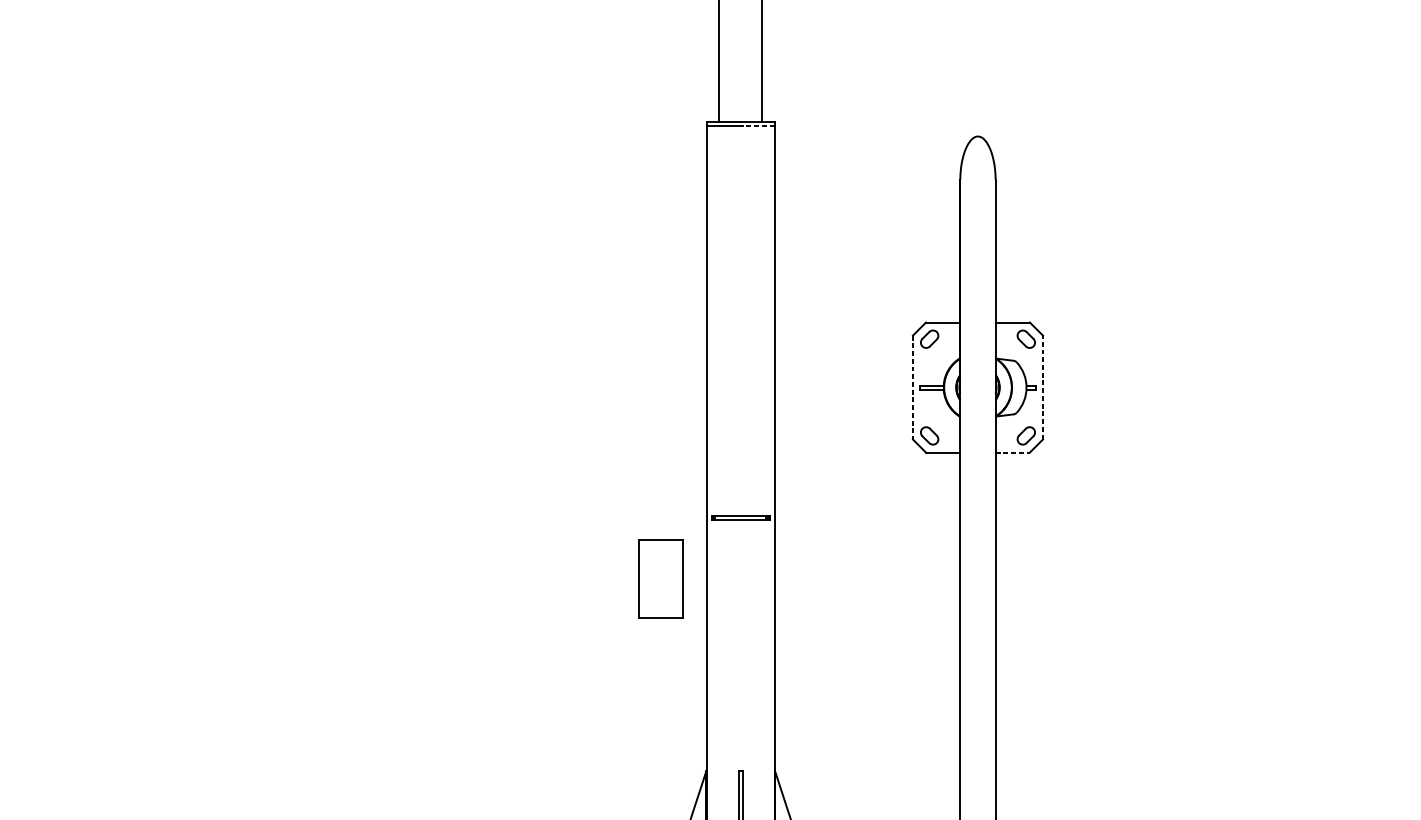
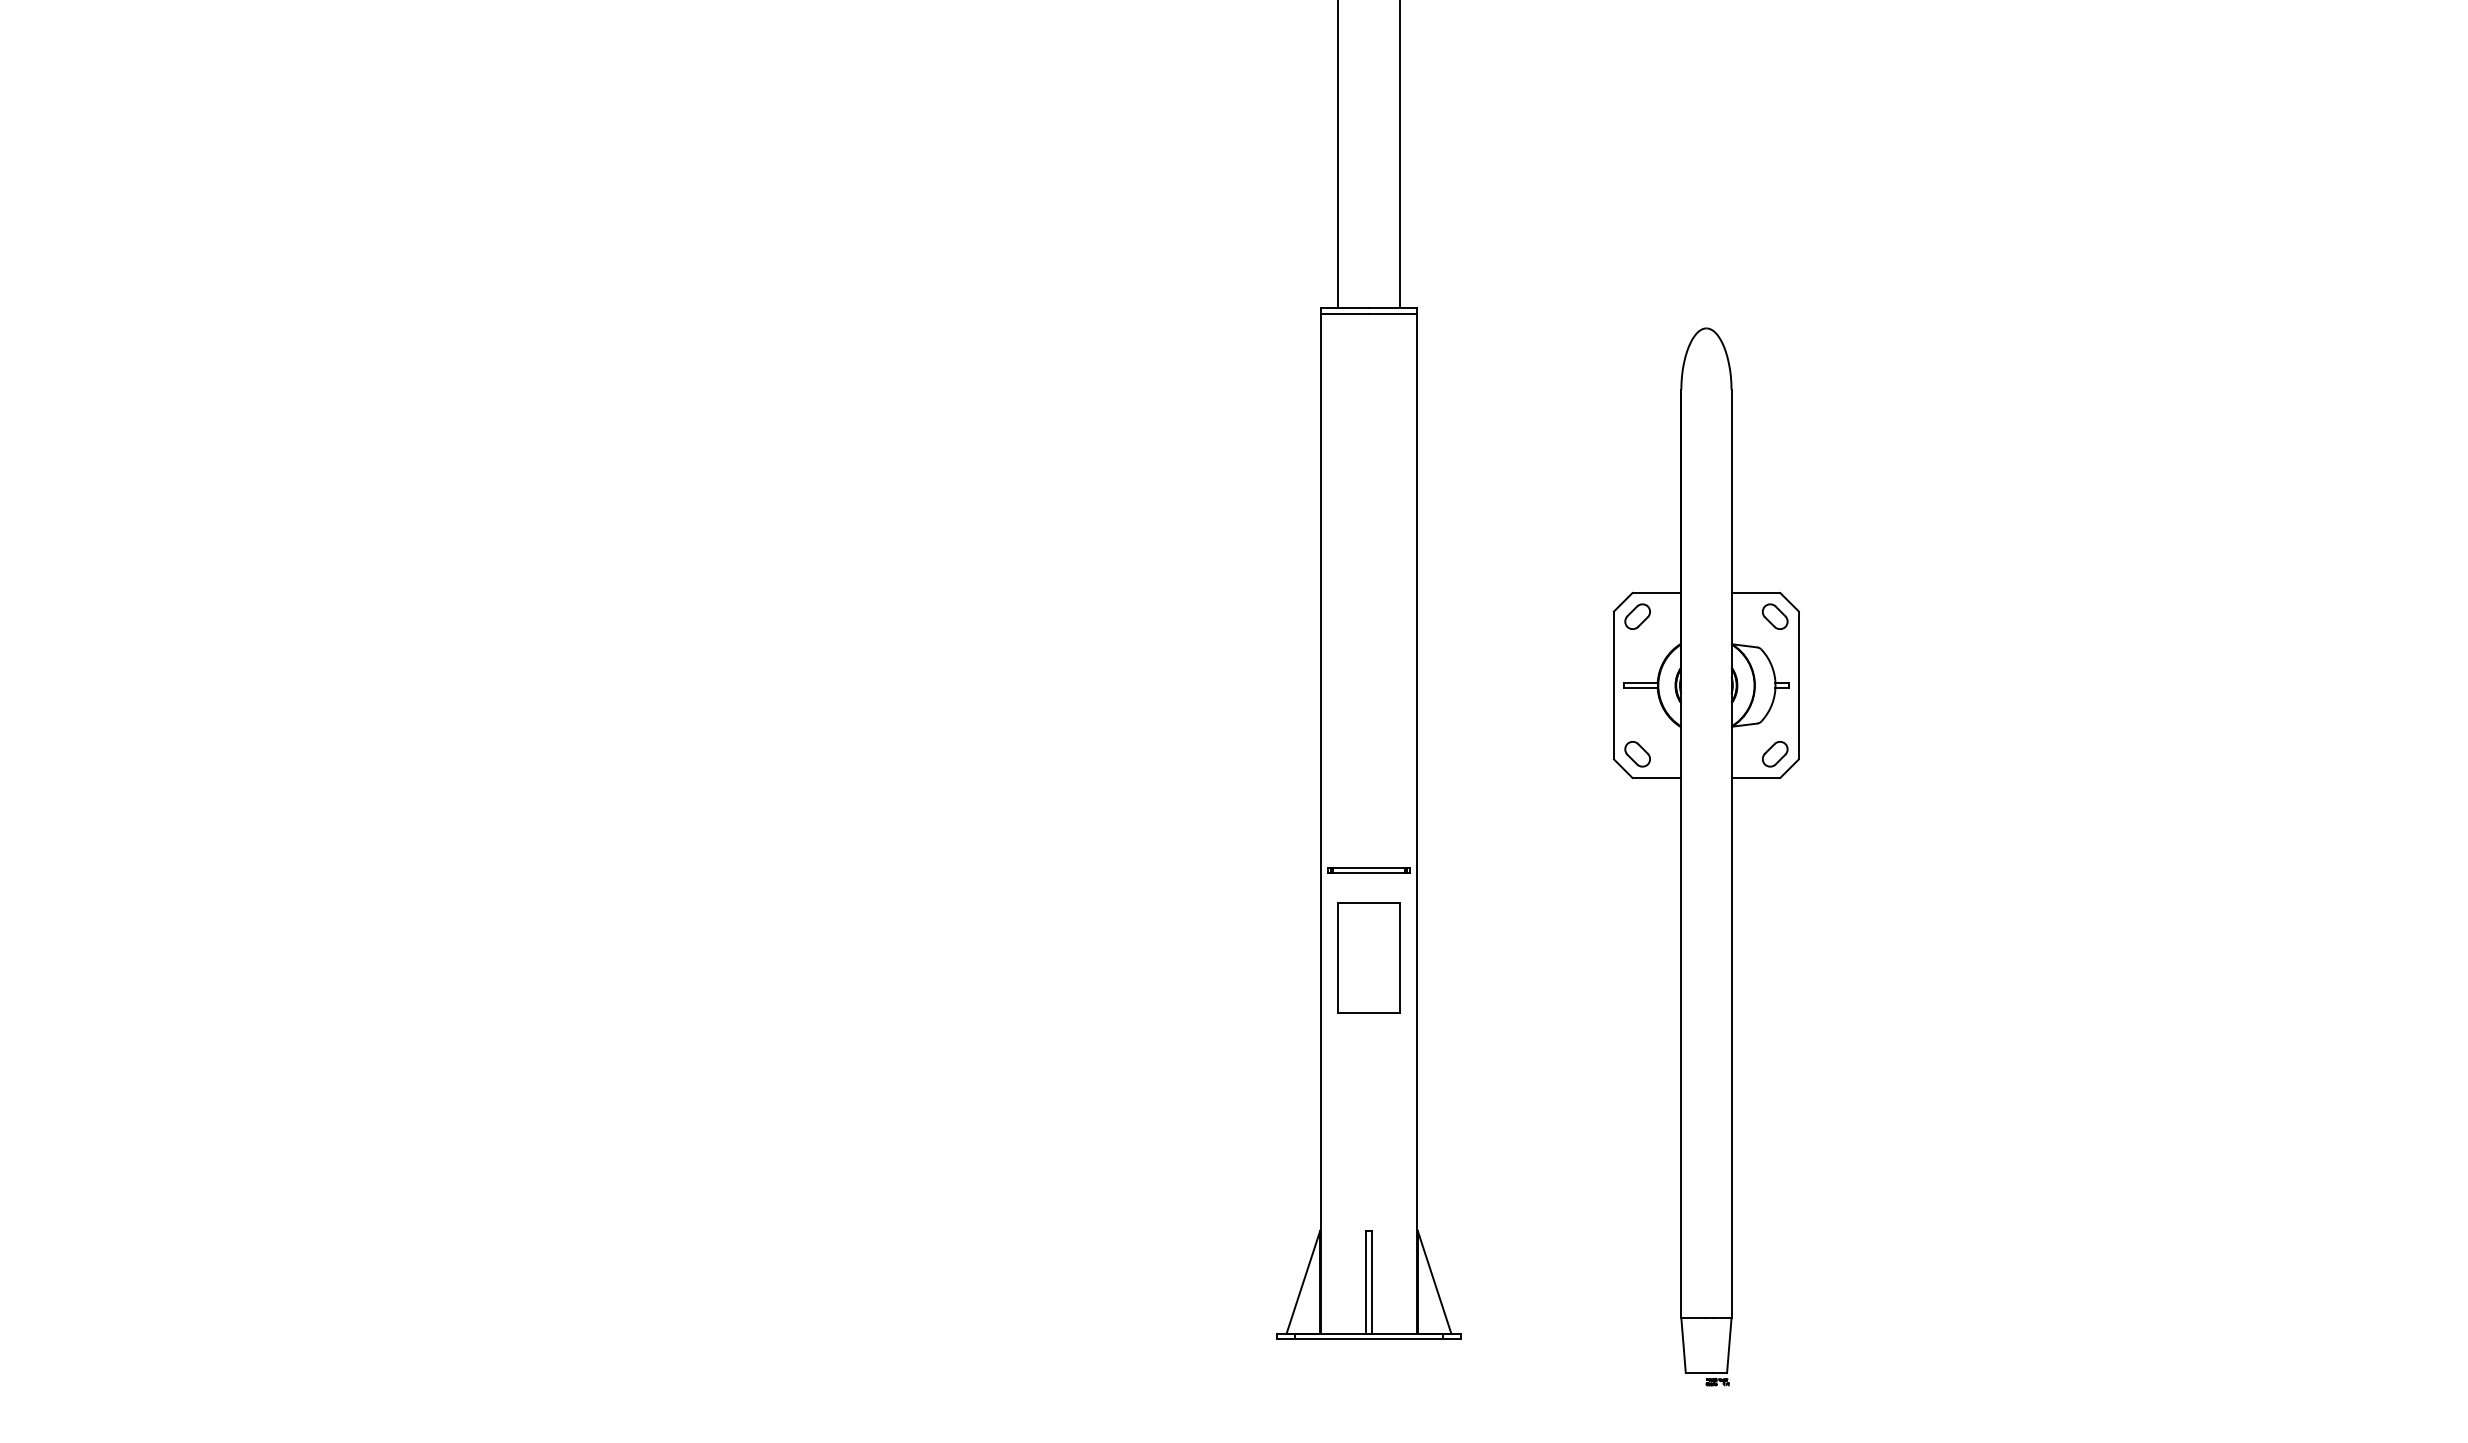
line: (757, 126) -> (1392, 313), dashed -> solid
line: (912, 387) -> (1613, 685), dashed -> solid
line: (1042, 387) -> (1798, 685), dashed -> solid
line: (1013, 452) -> (1756, 777), dashed -> solid
part: (660, 578) -> (1368, 957), moved

